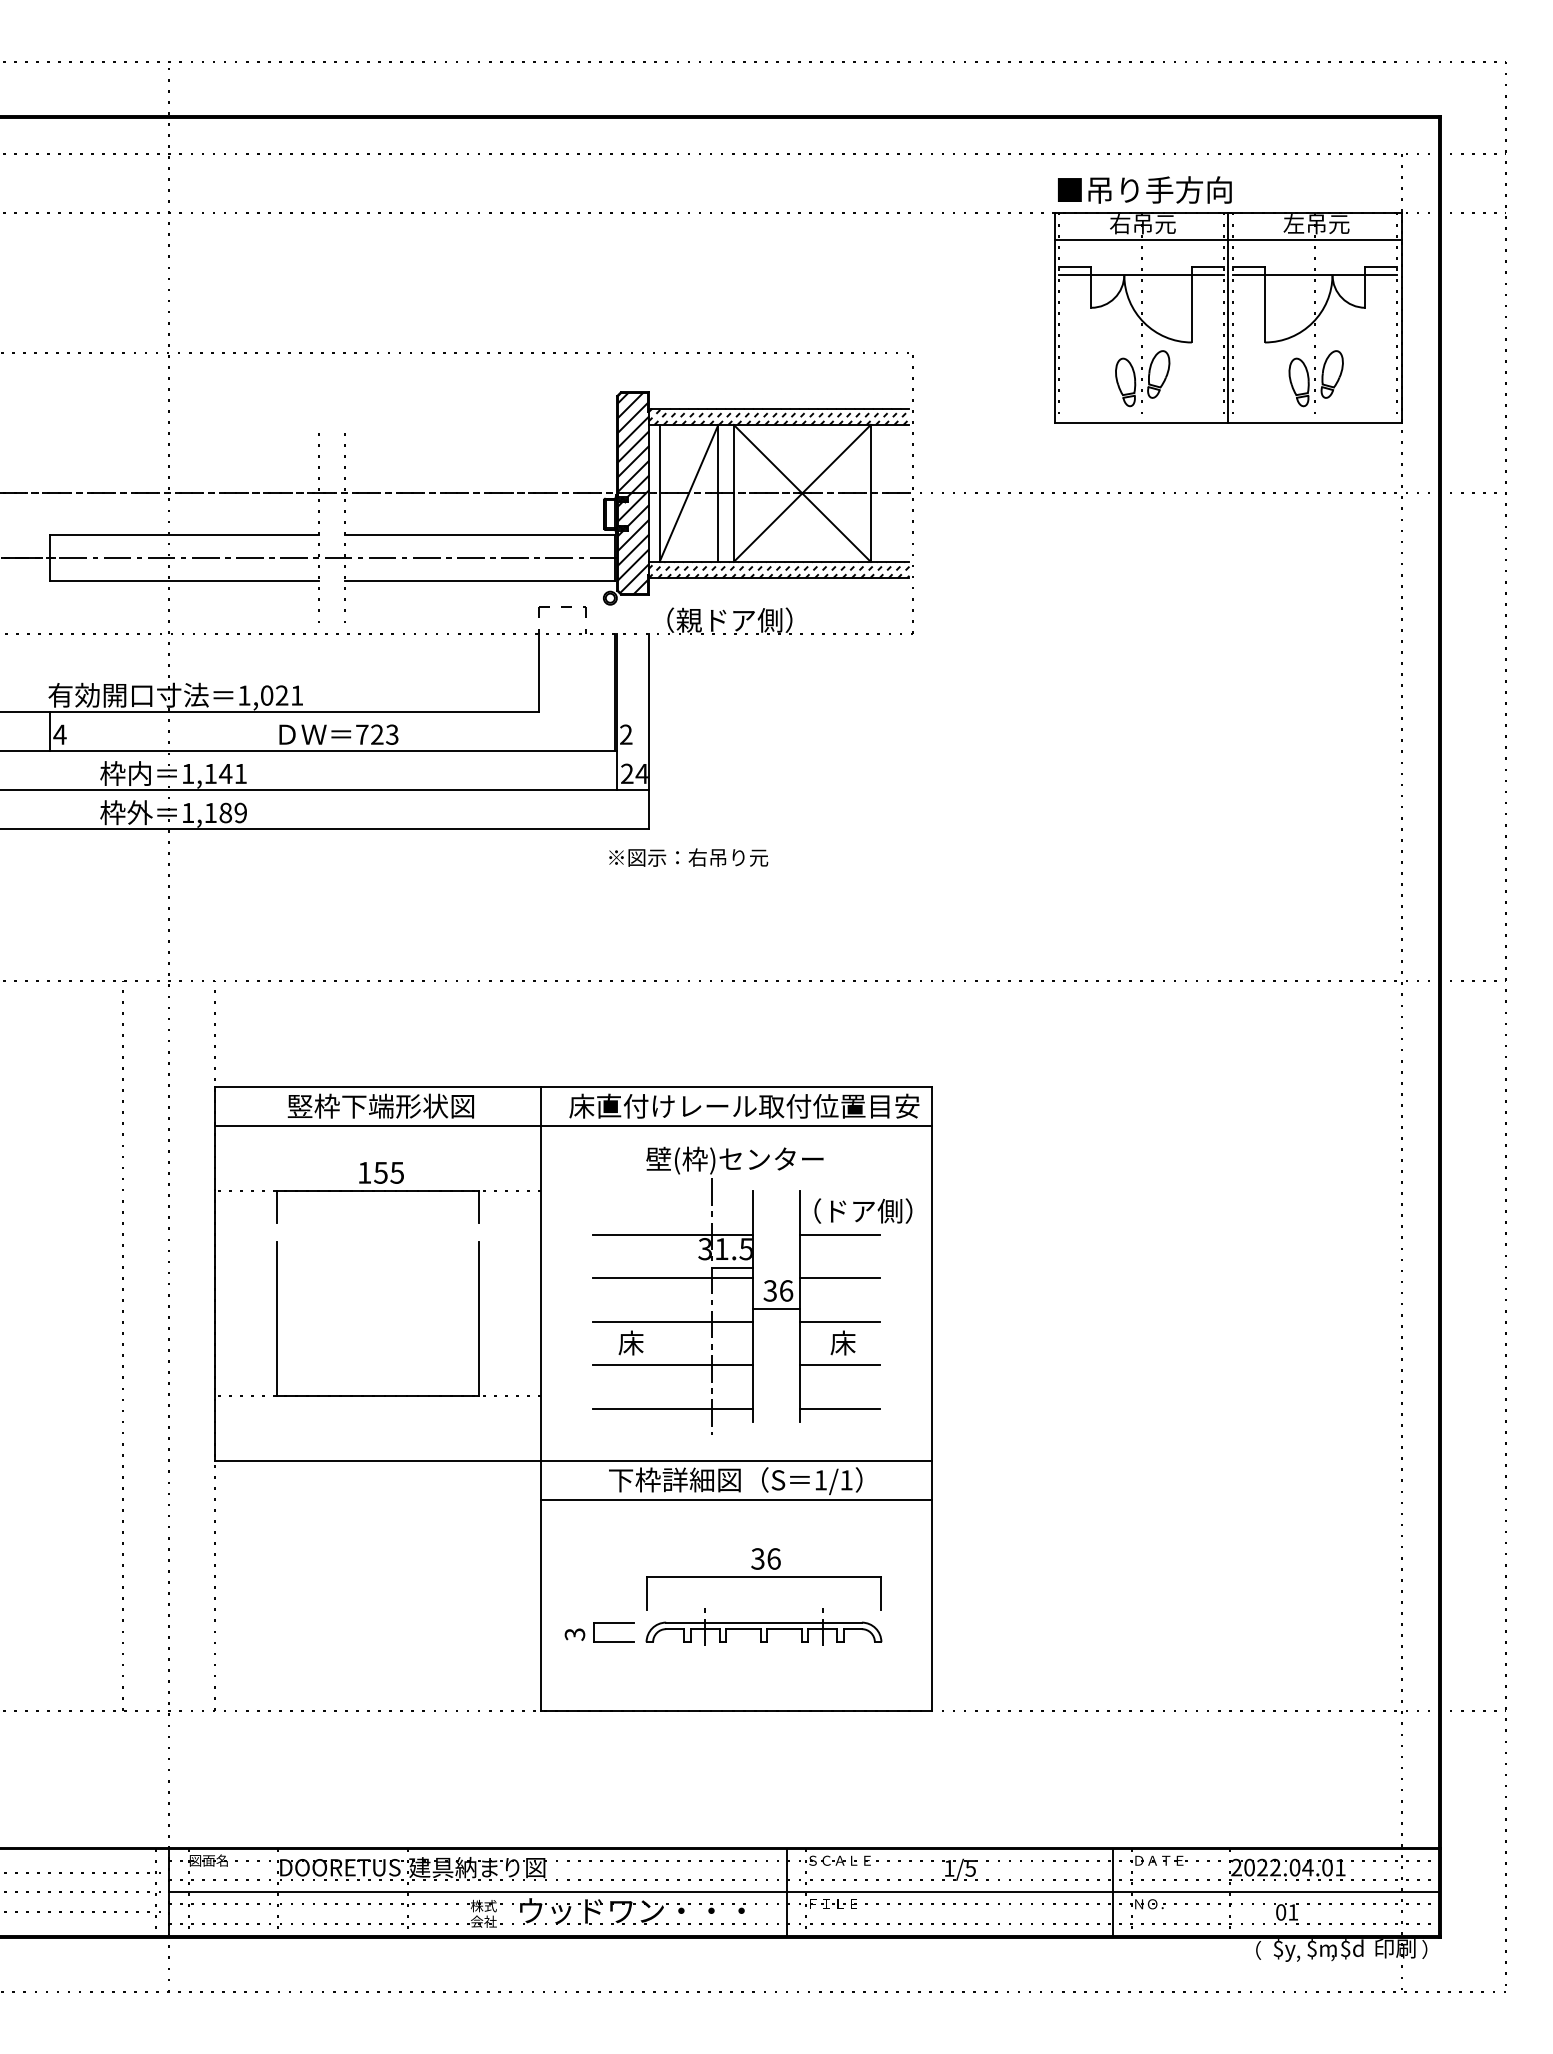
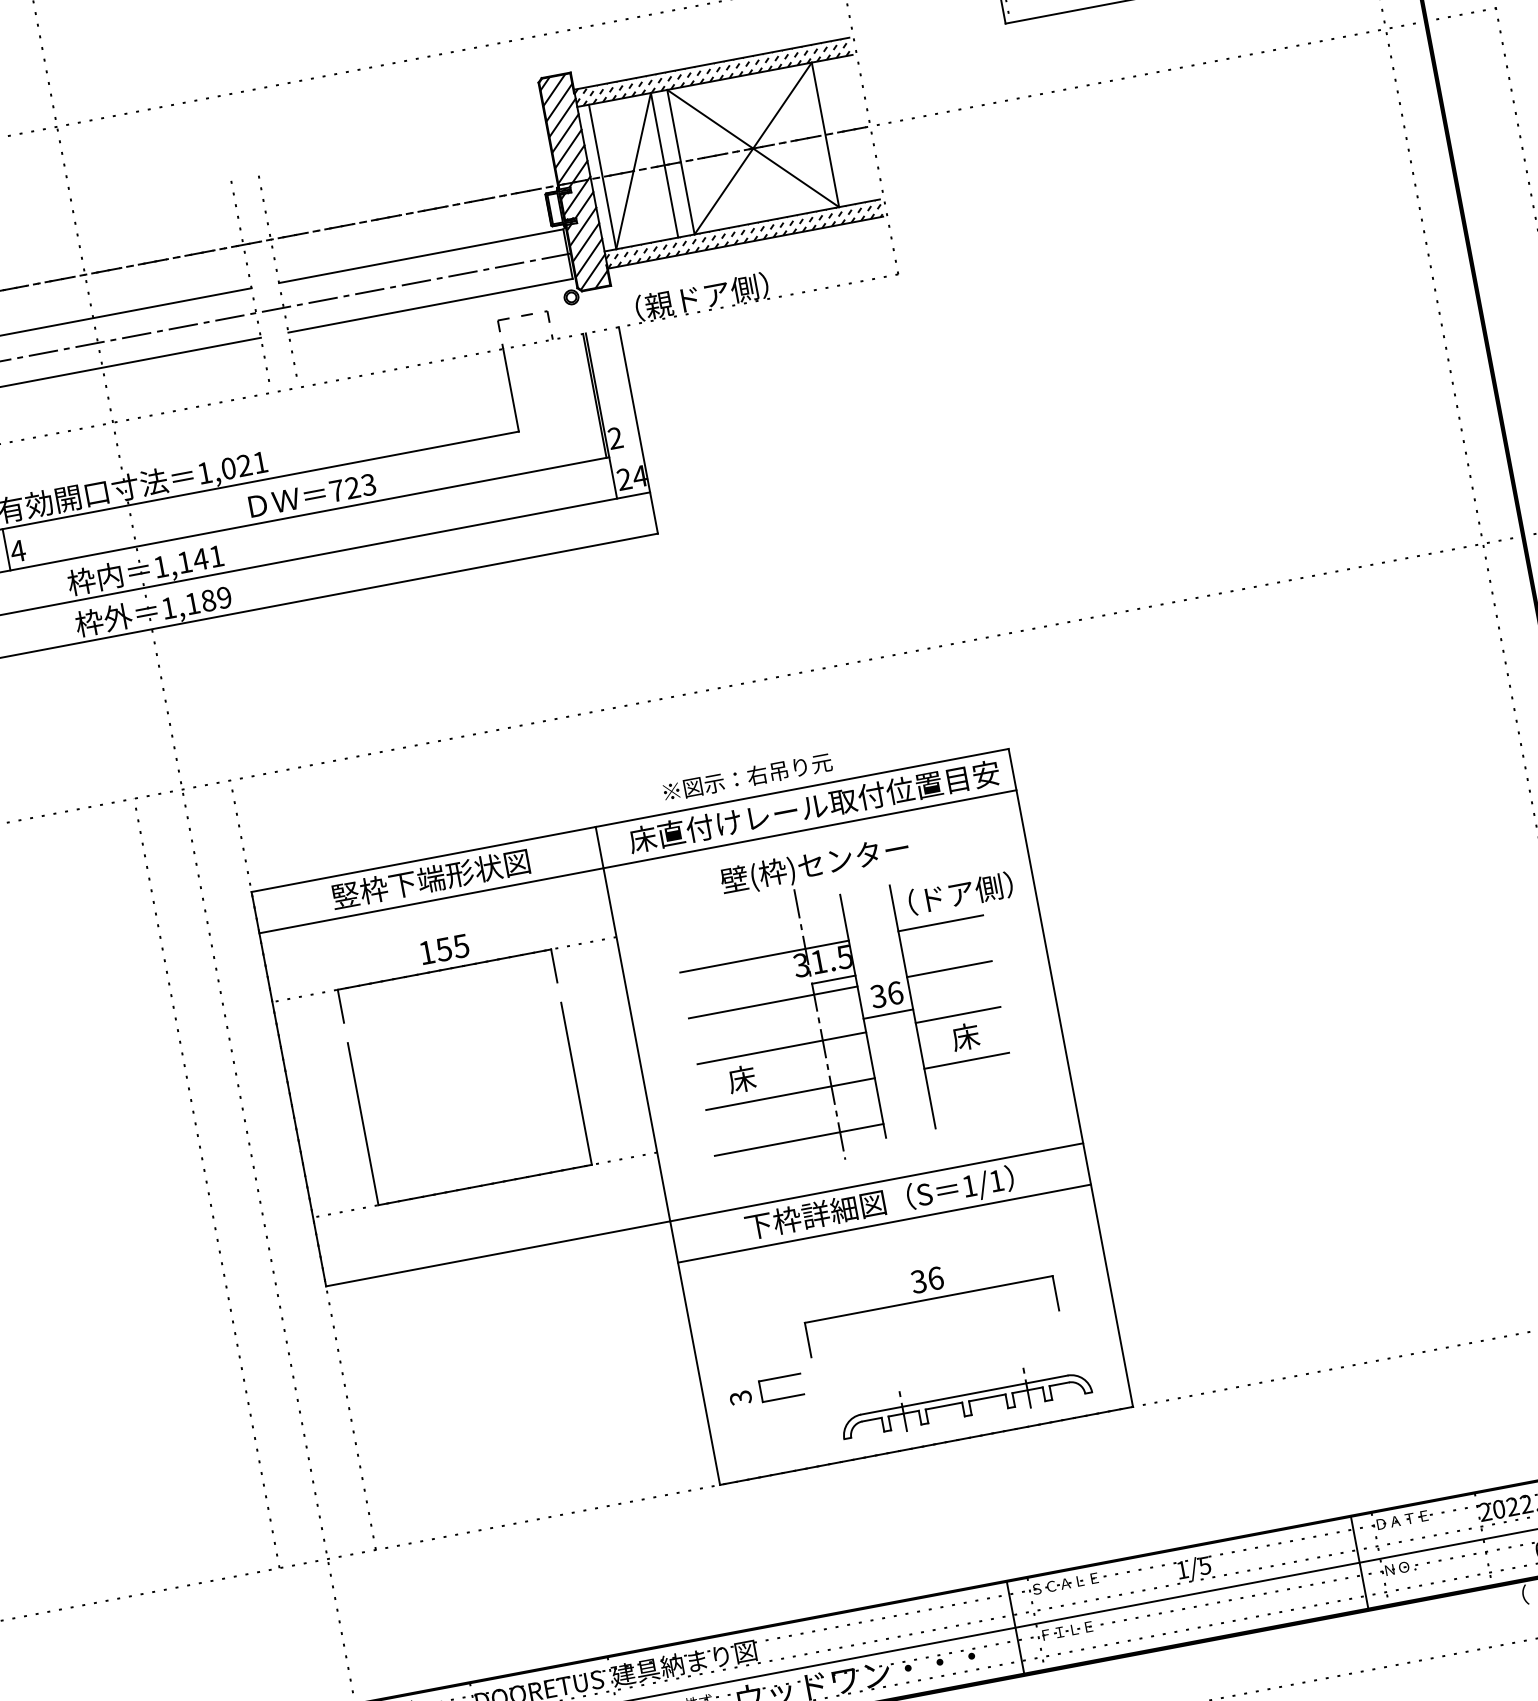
text: (688, 857) -> (747, 776), moved
line: (839, 1408) -> (974, 1106), removed
part: (763, 1626) -> (964, 1399), moved

